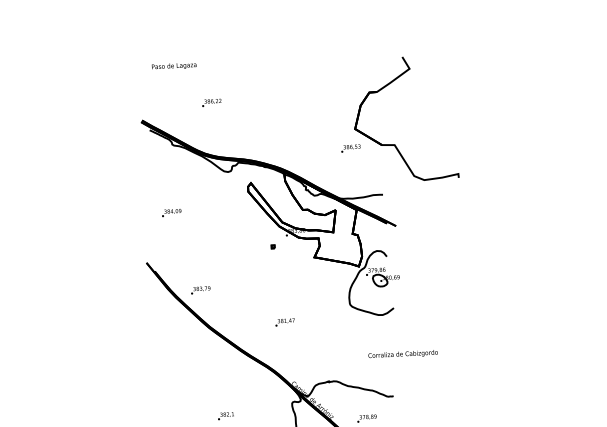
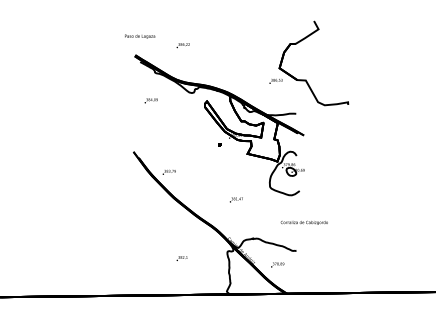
text: (174, 66) -> (140, 36), moved
text: (170, 212) -> (150, 100), moved
text: (283, 321) -> (235, 199), moved

